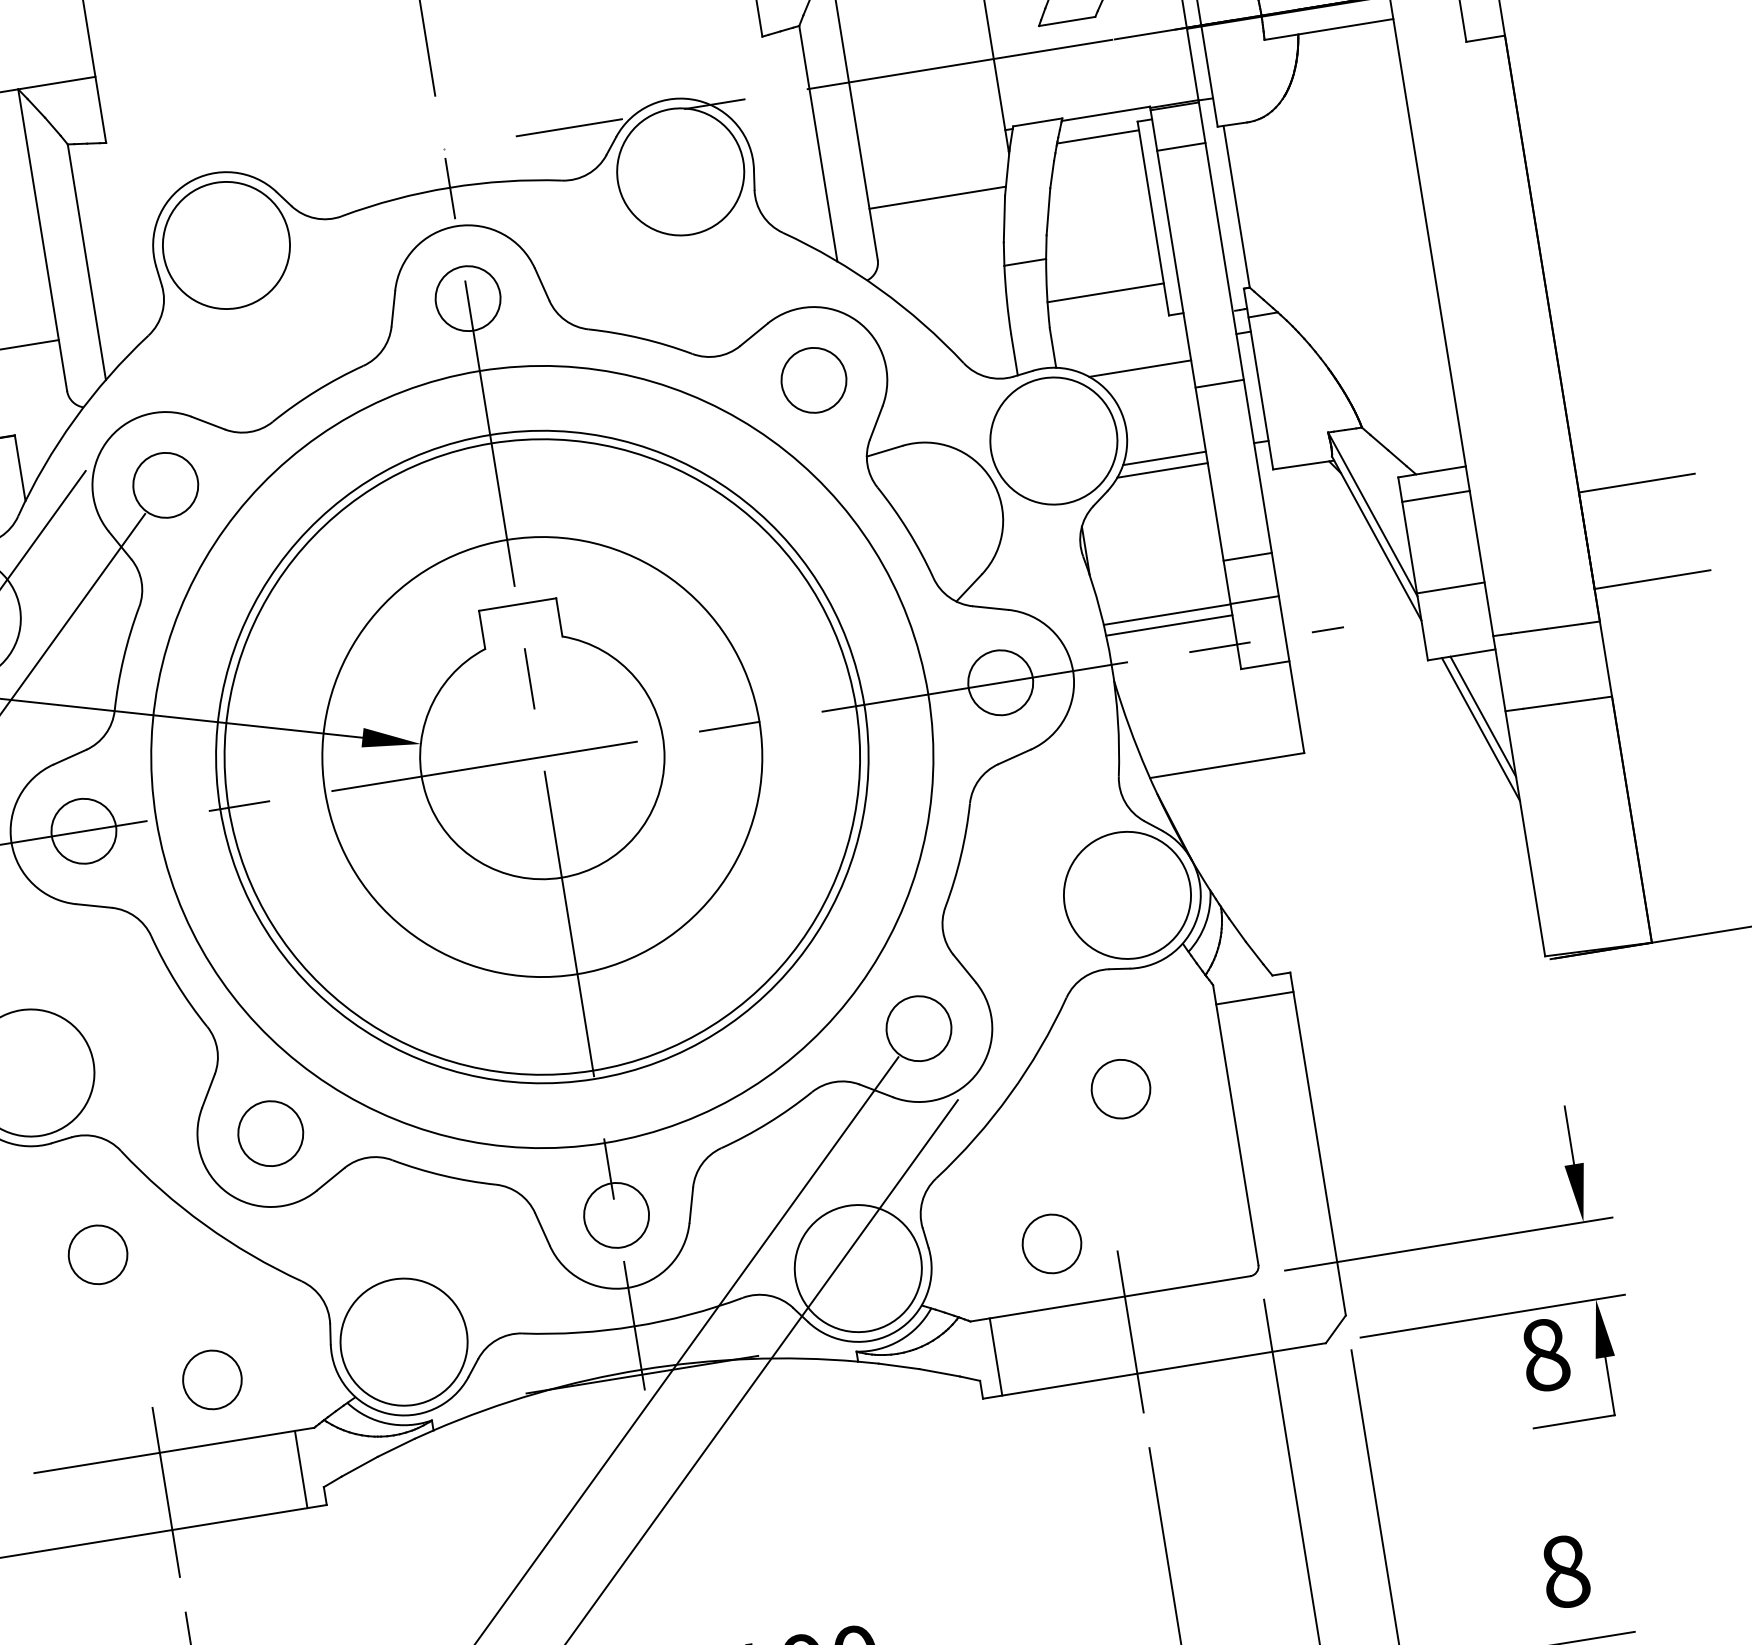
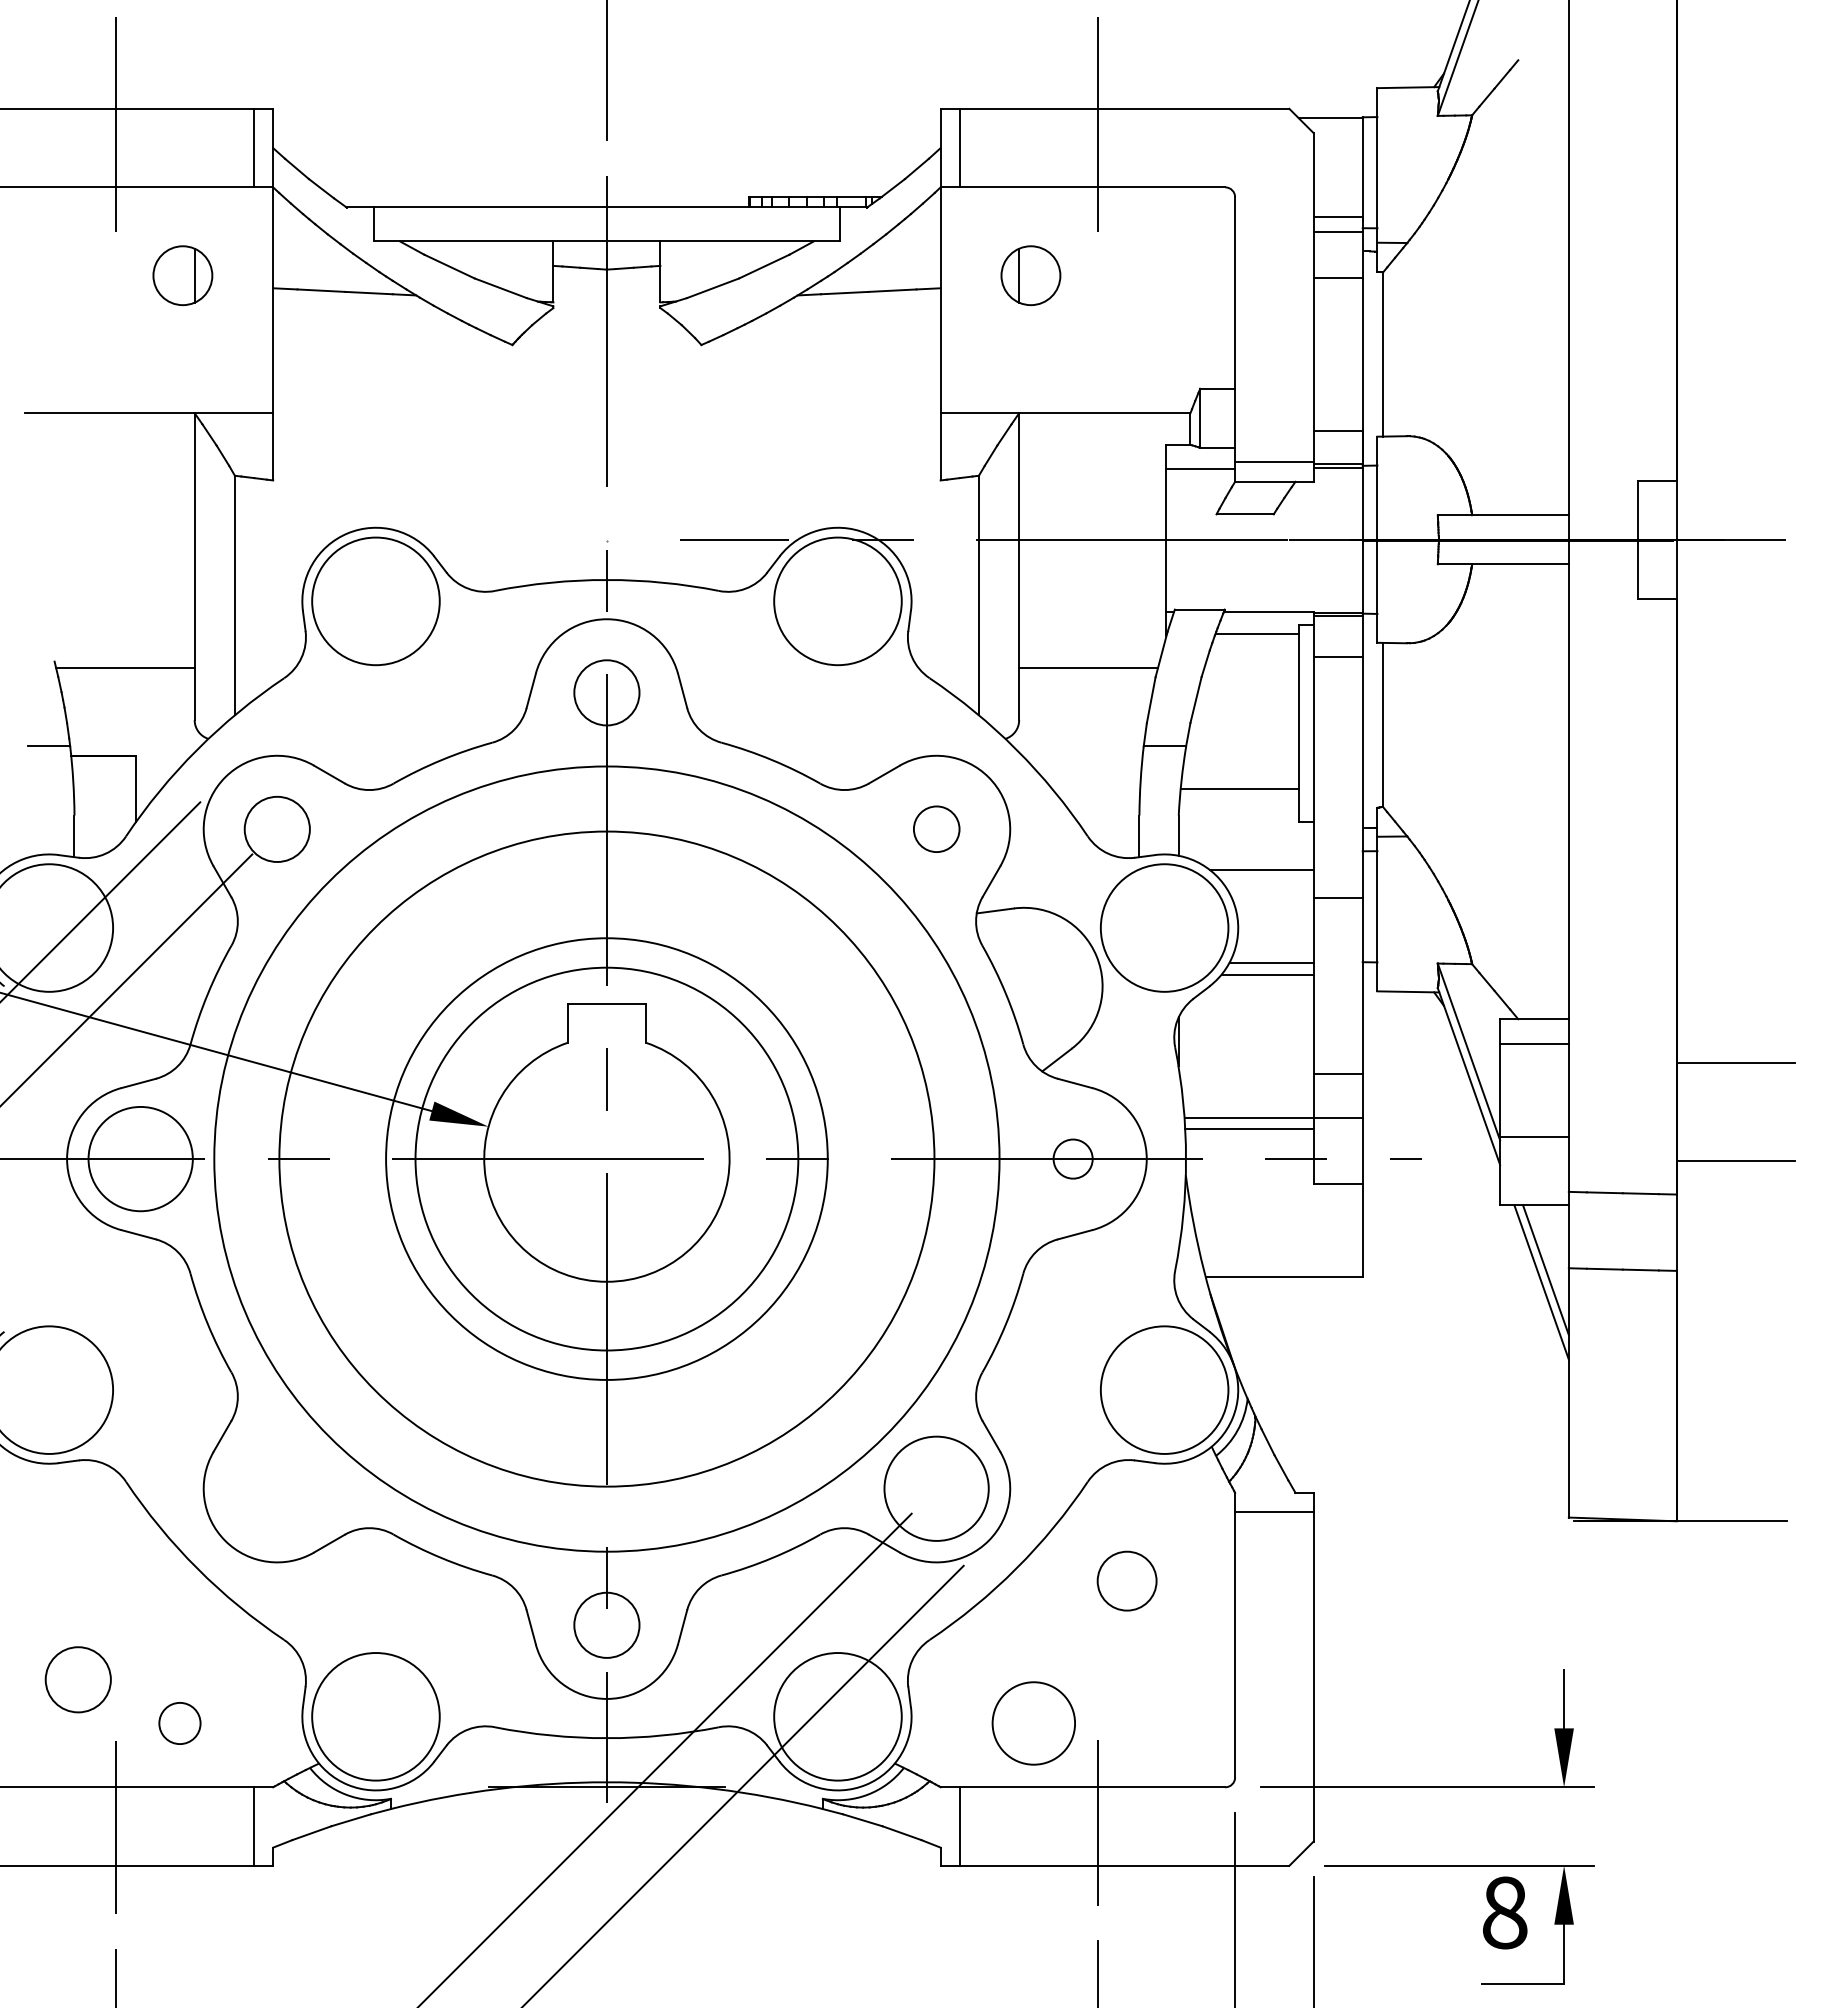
circle: (813, 379) -> (936, 828), size x0.7
circle: (1000, 682) -> (1072, 1158), size x0.6
circle: (541, 757) -> (606, 1159), size x0.6
circle: (83, 830) -> (140, 1158), size x1.6
circle: (918, 1028) -> (936, 1488), size x1.6
circle: (269, 1133) -> (77, 1679), moved
circle: (1051, 1244) -> (1033, 1723), size x1.4
circle: (97, 1254) -> (86, 1580), removed
circle: (211, 1380) -> (179, 1723), size x0.7

